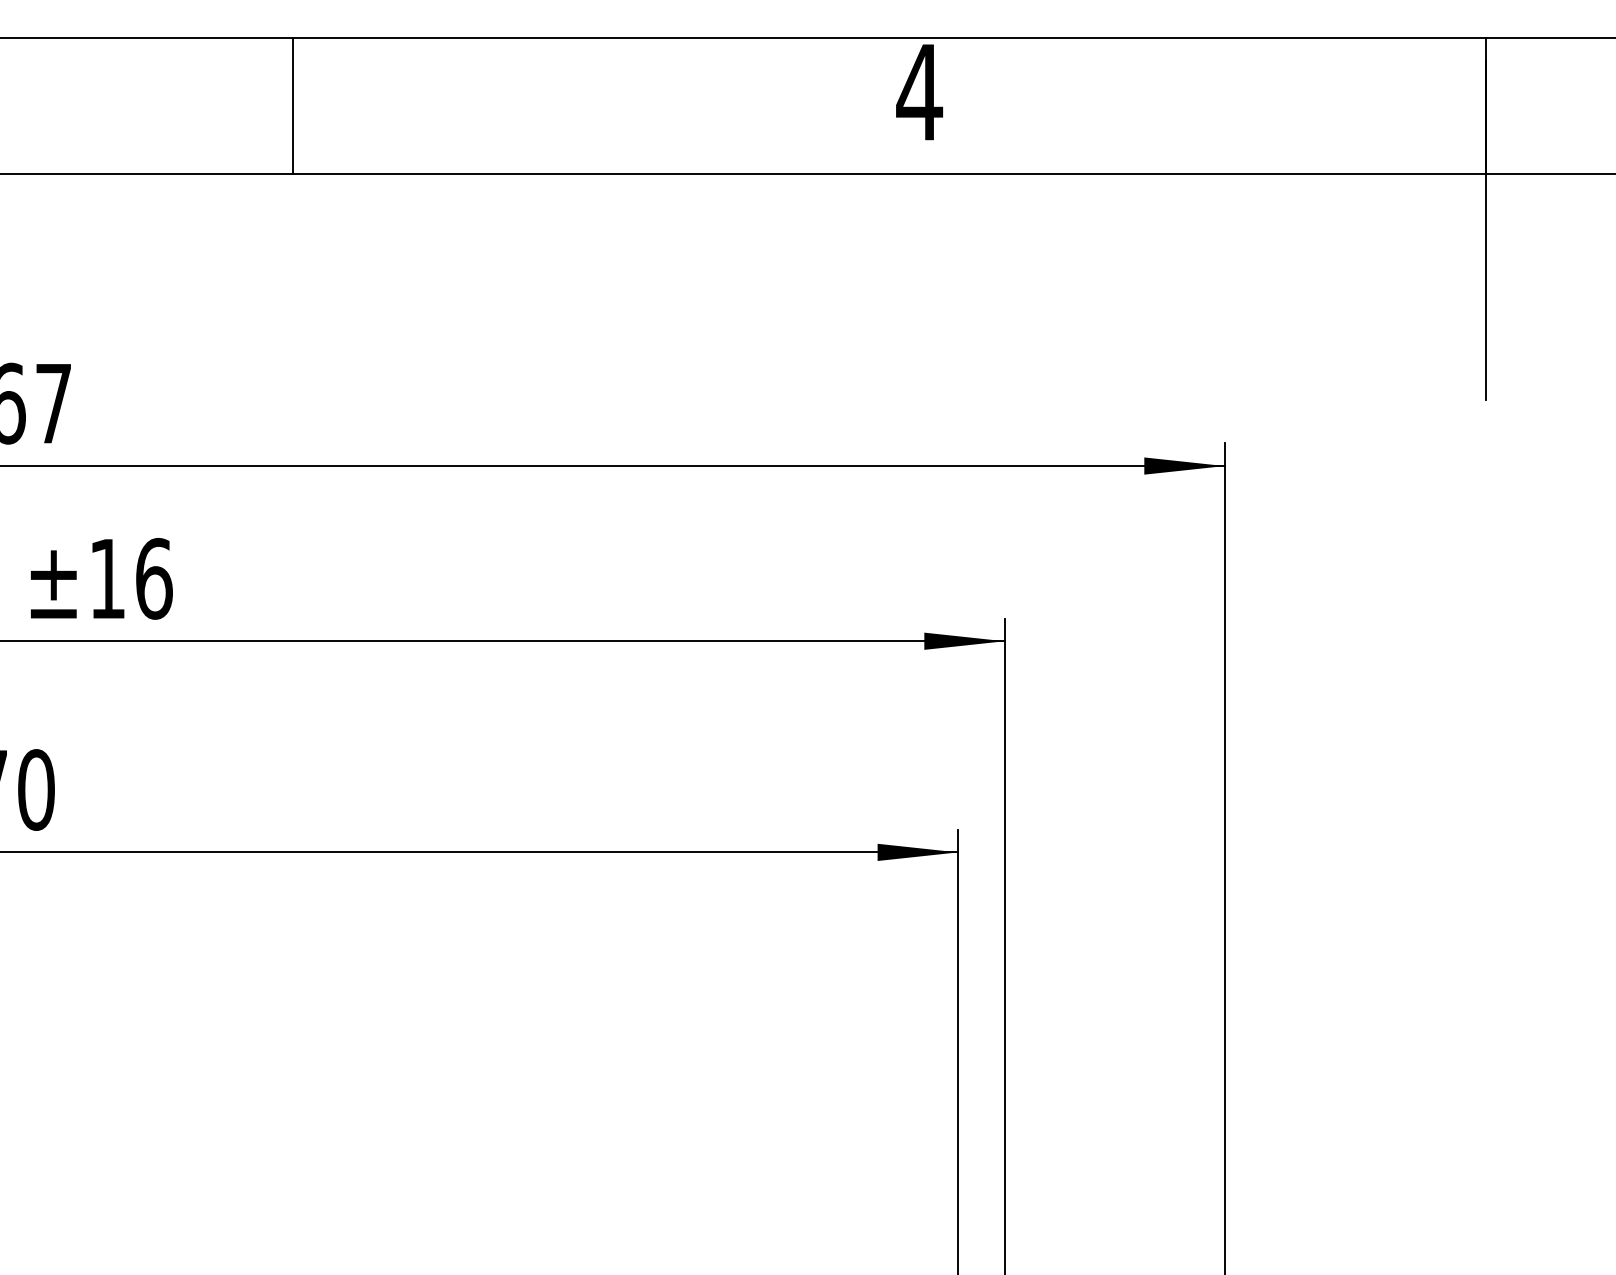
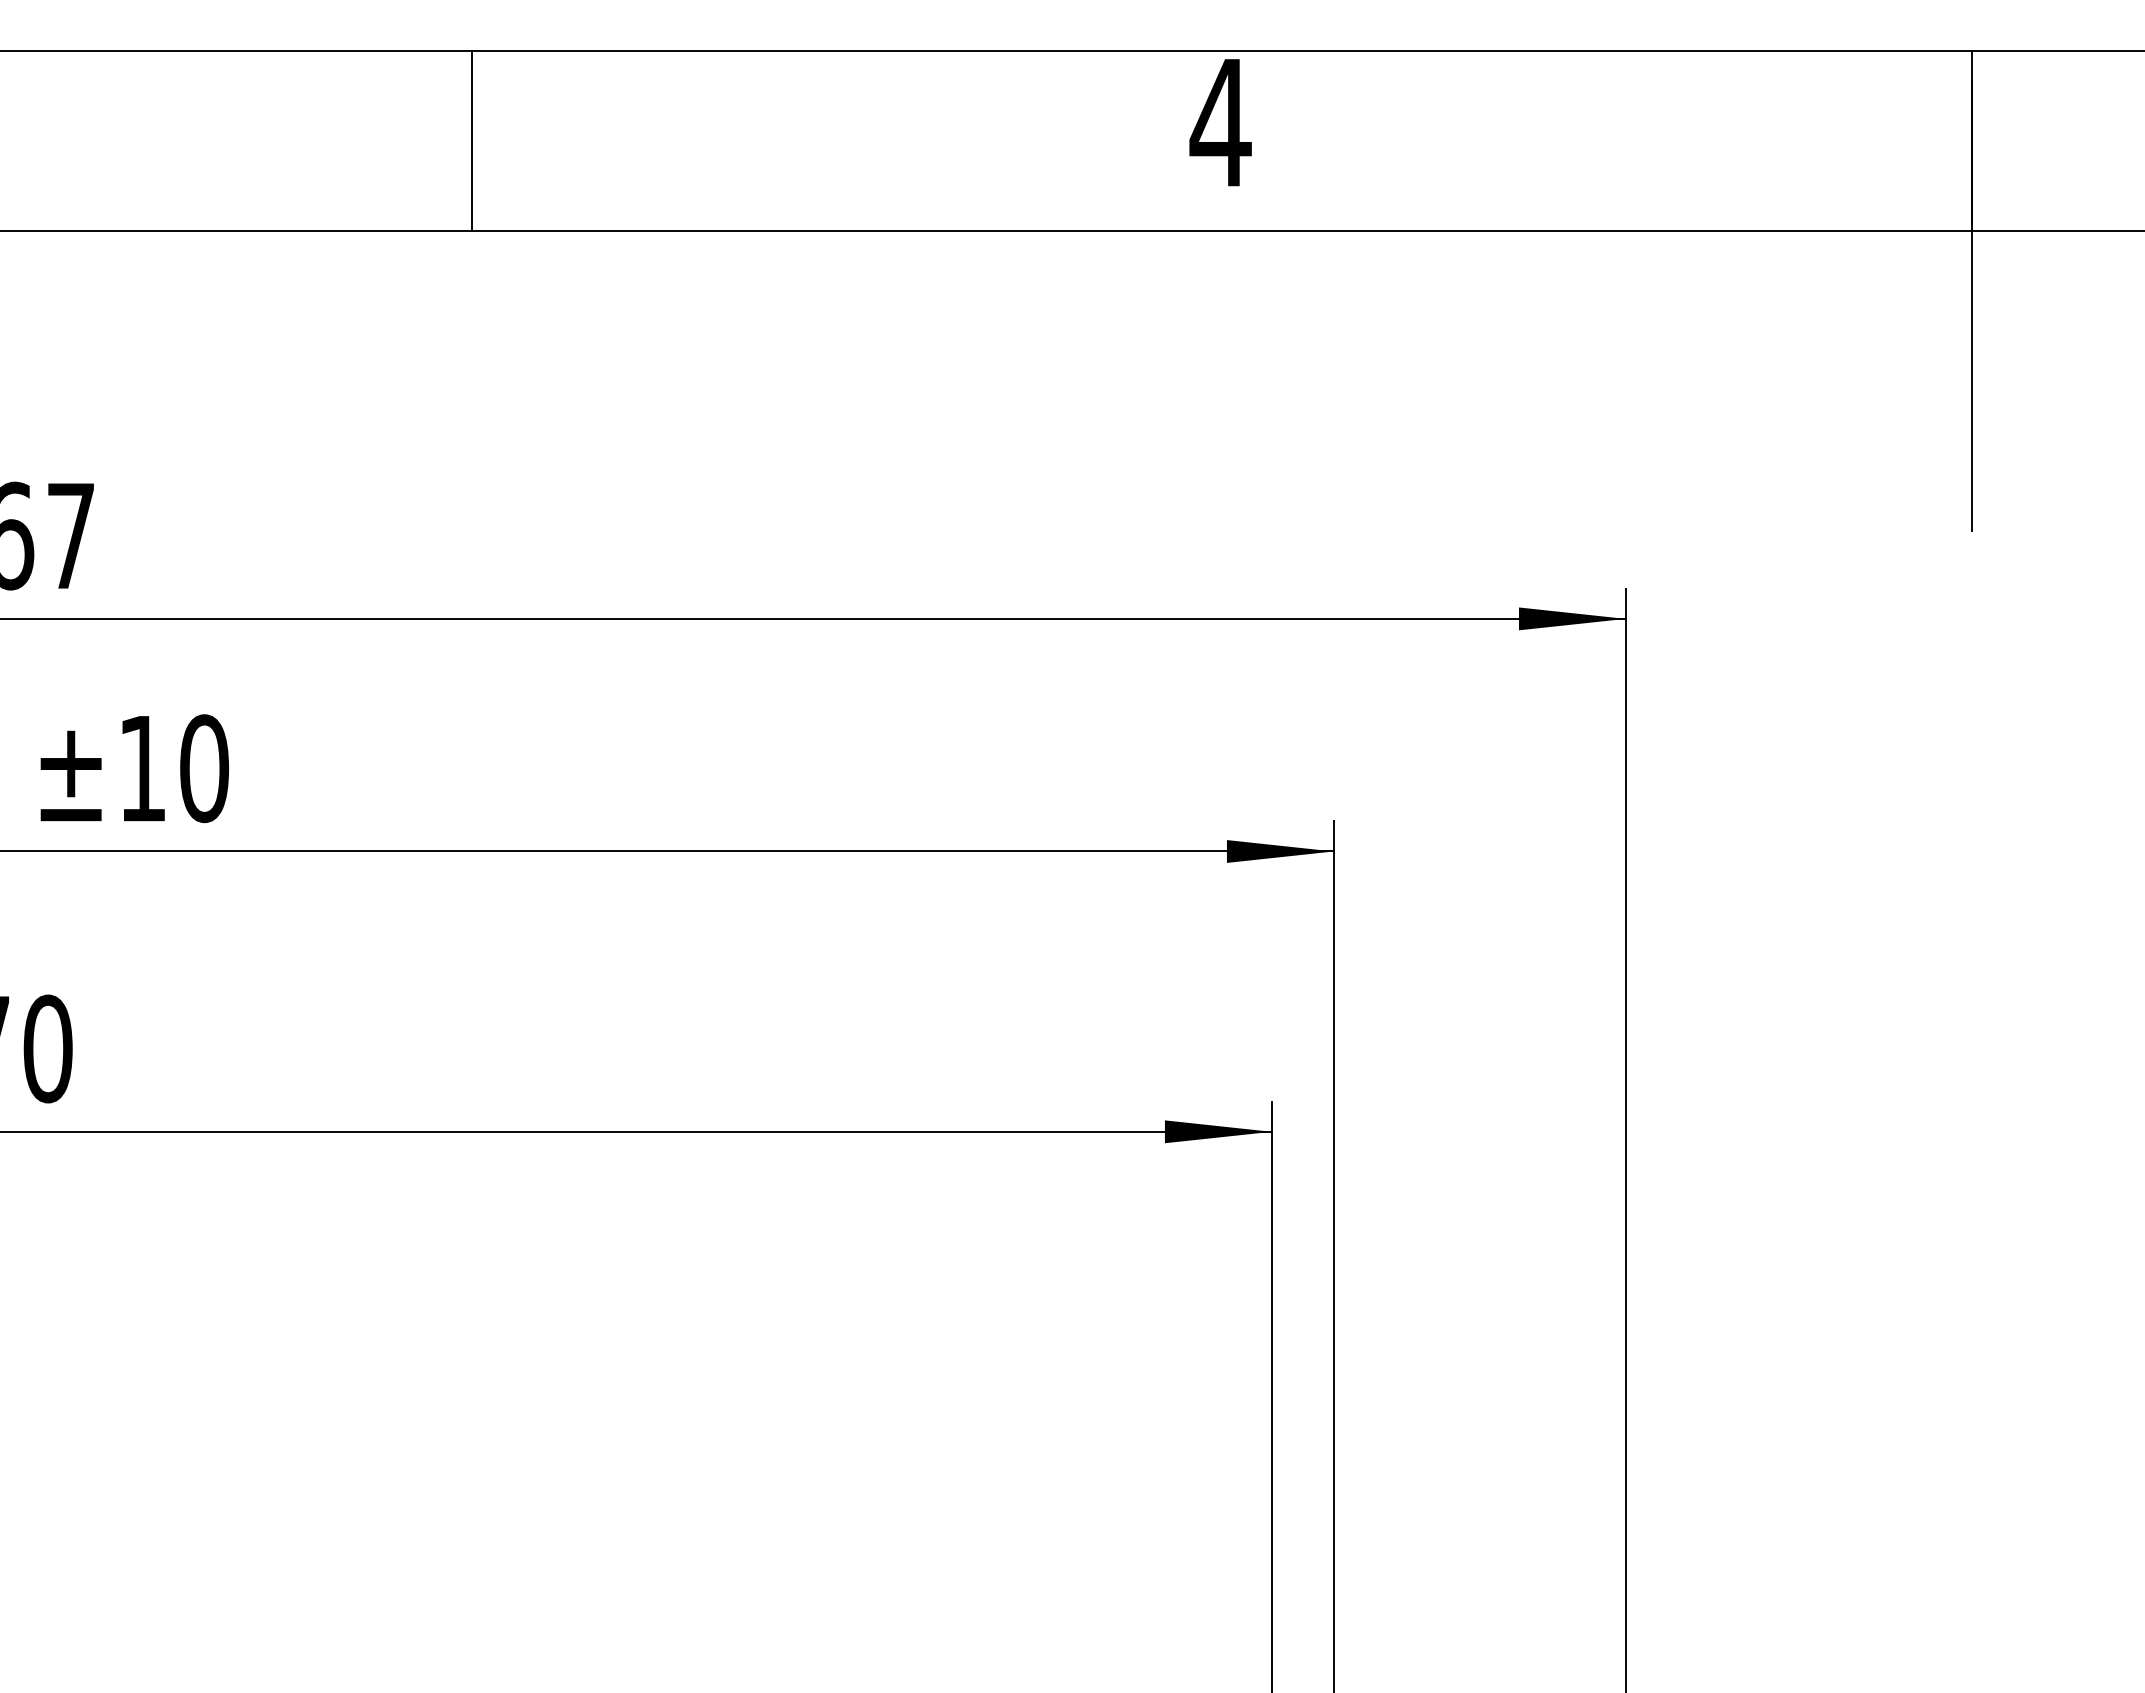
line: (293, 105) -> (472, 140), moved
text: (154, 578) -> (204, 768), ±16 -> ±10

